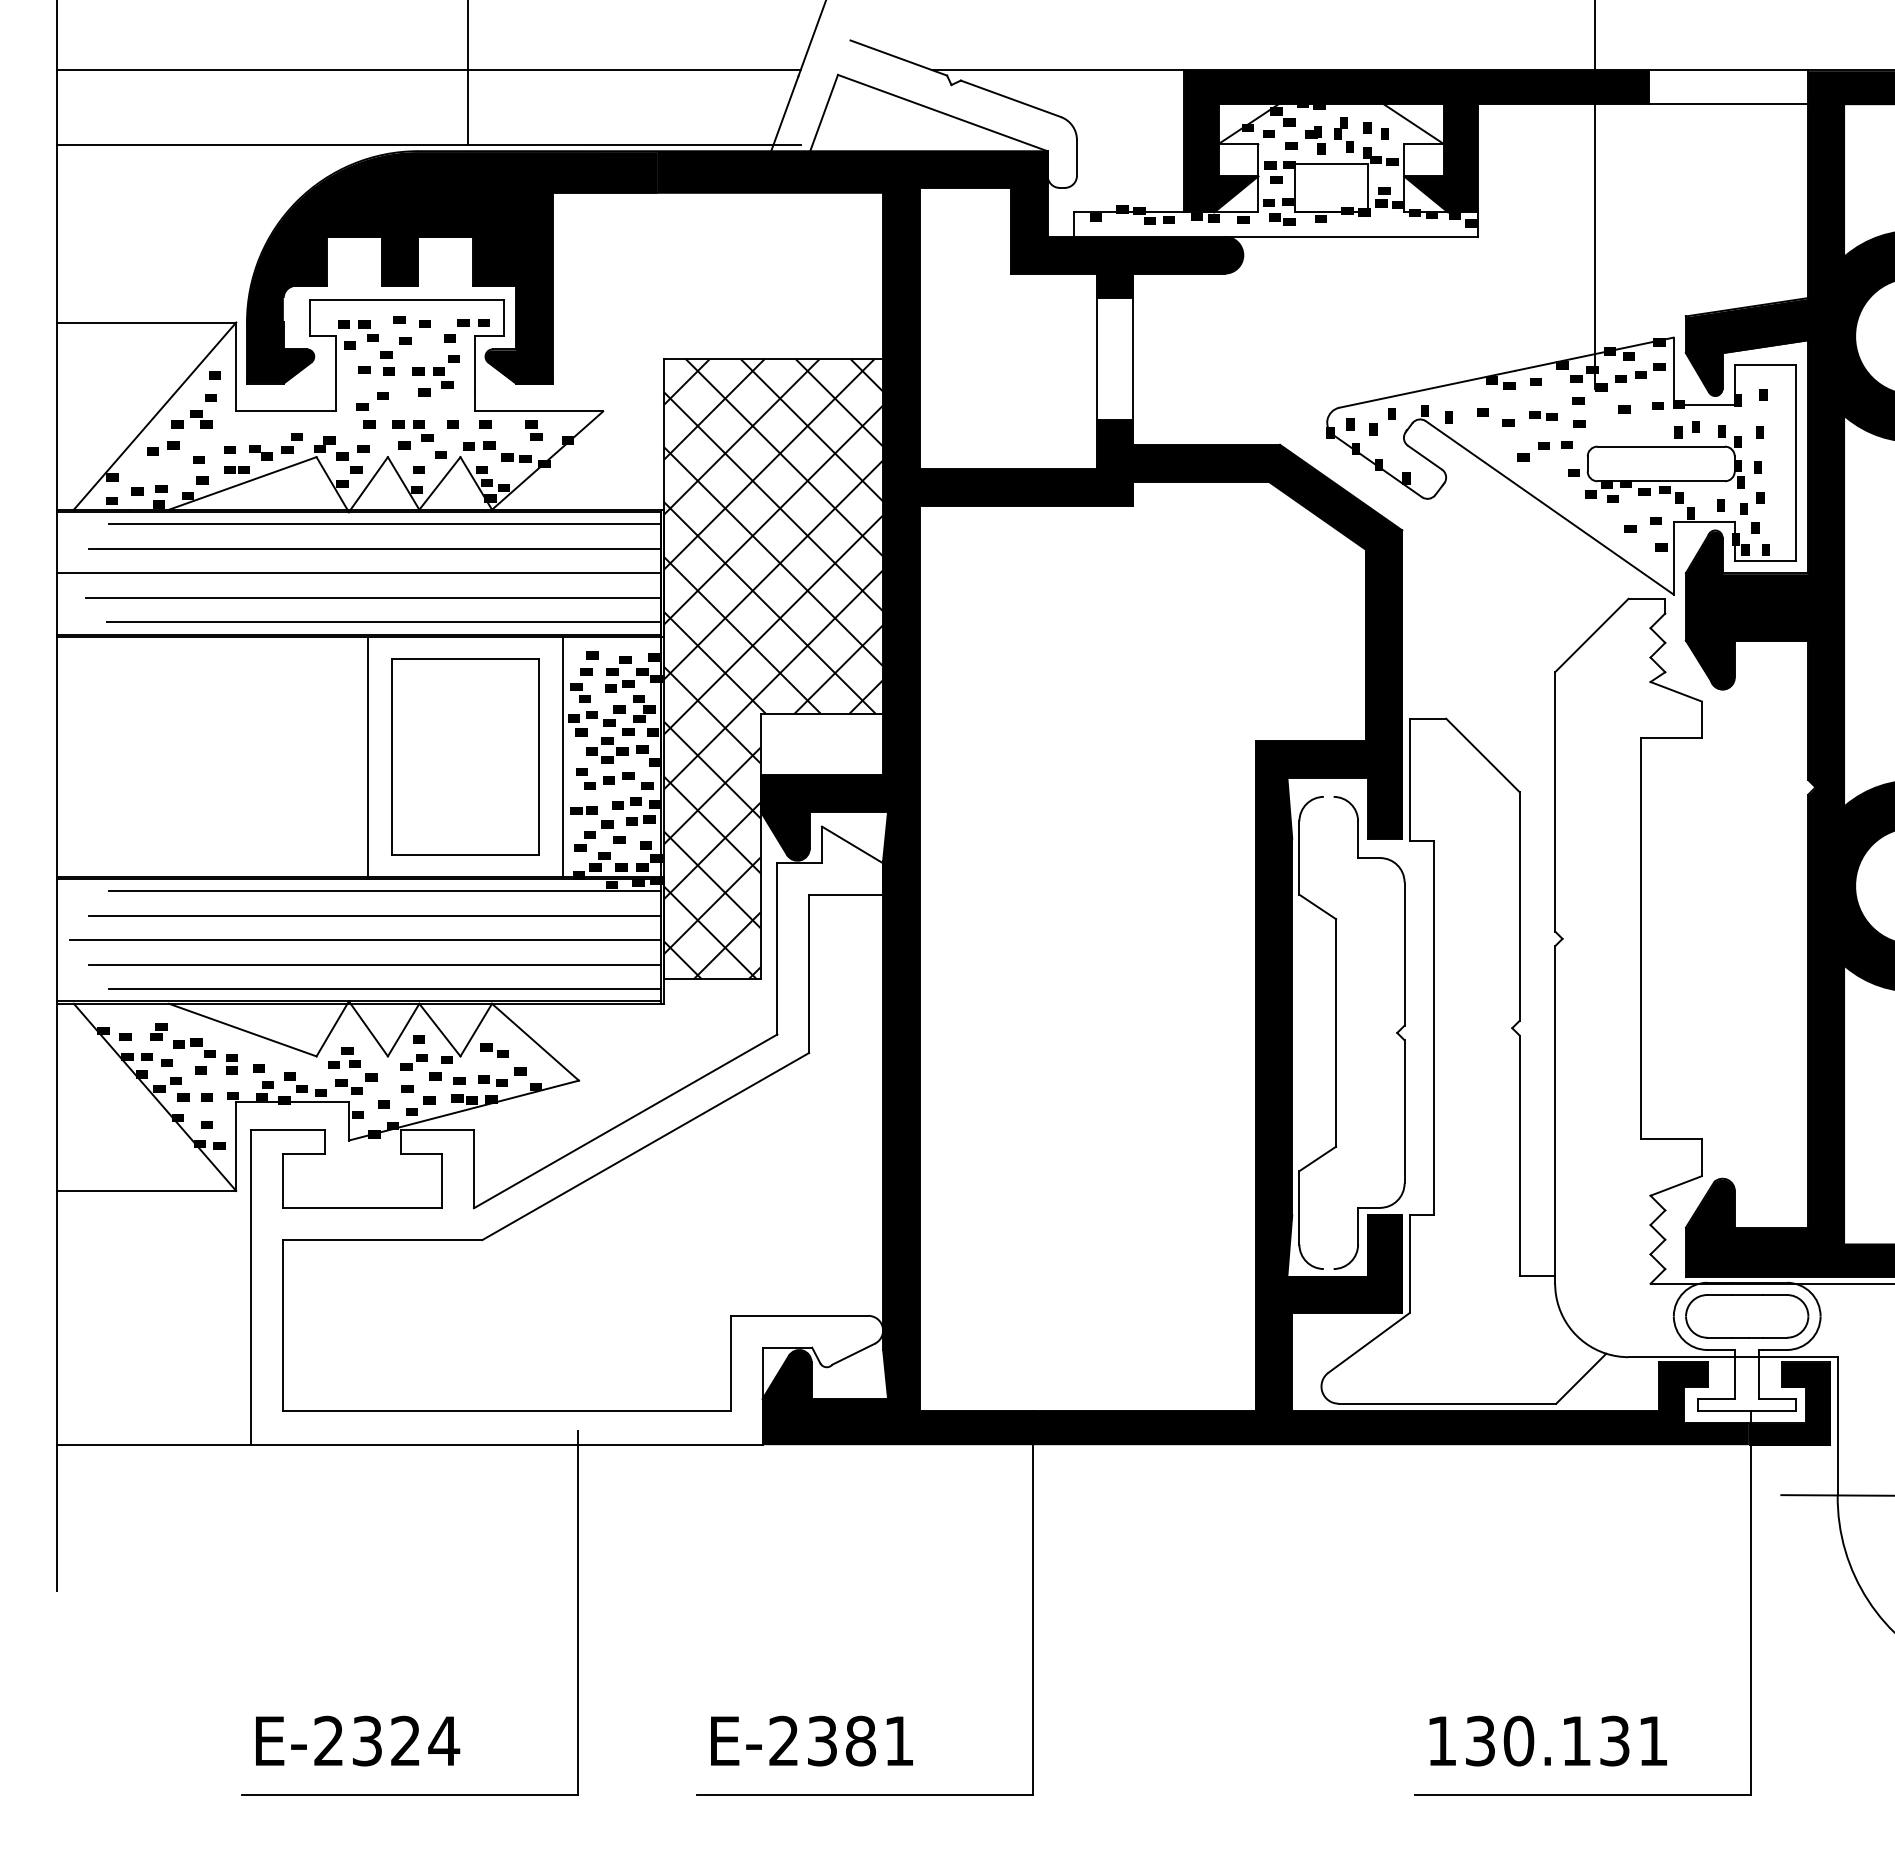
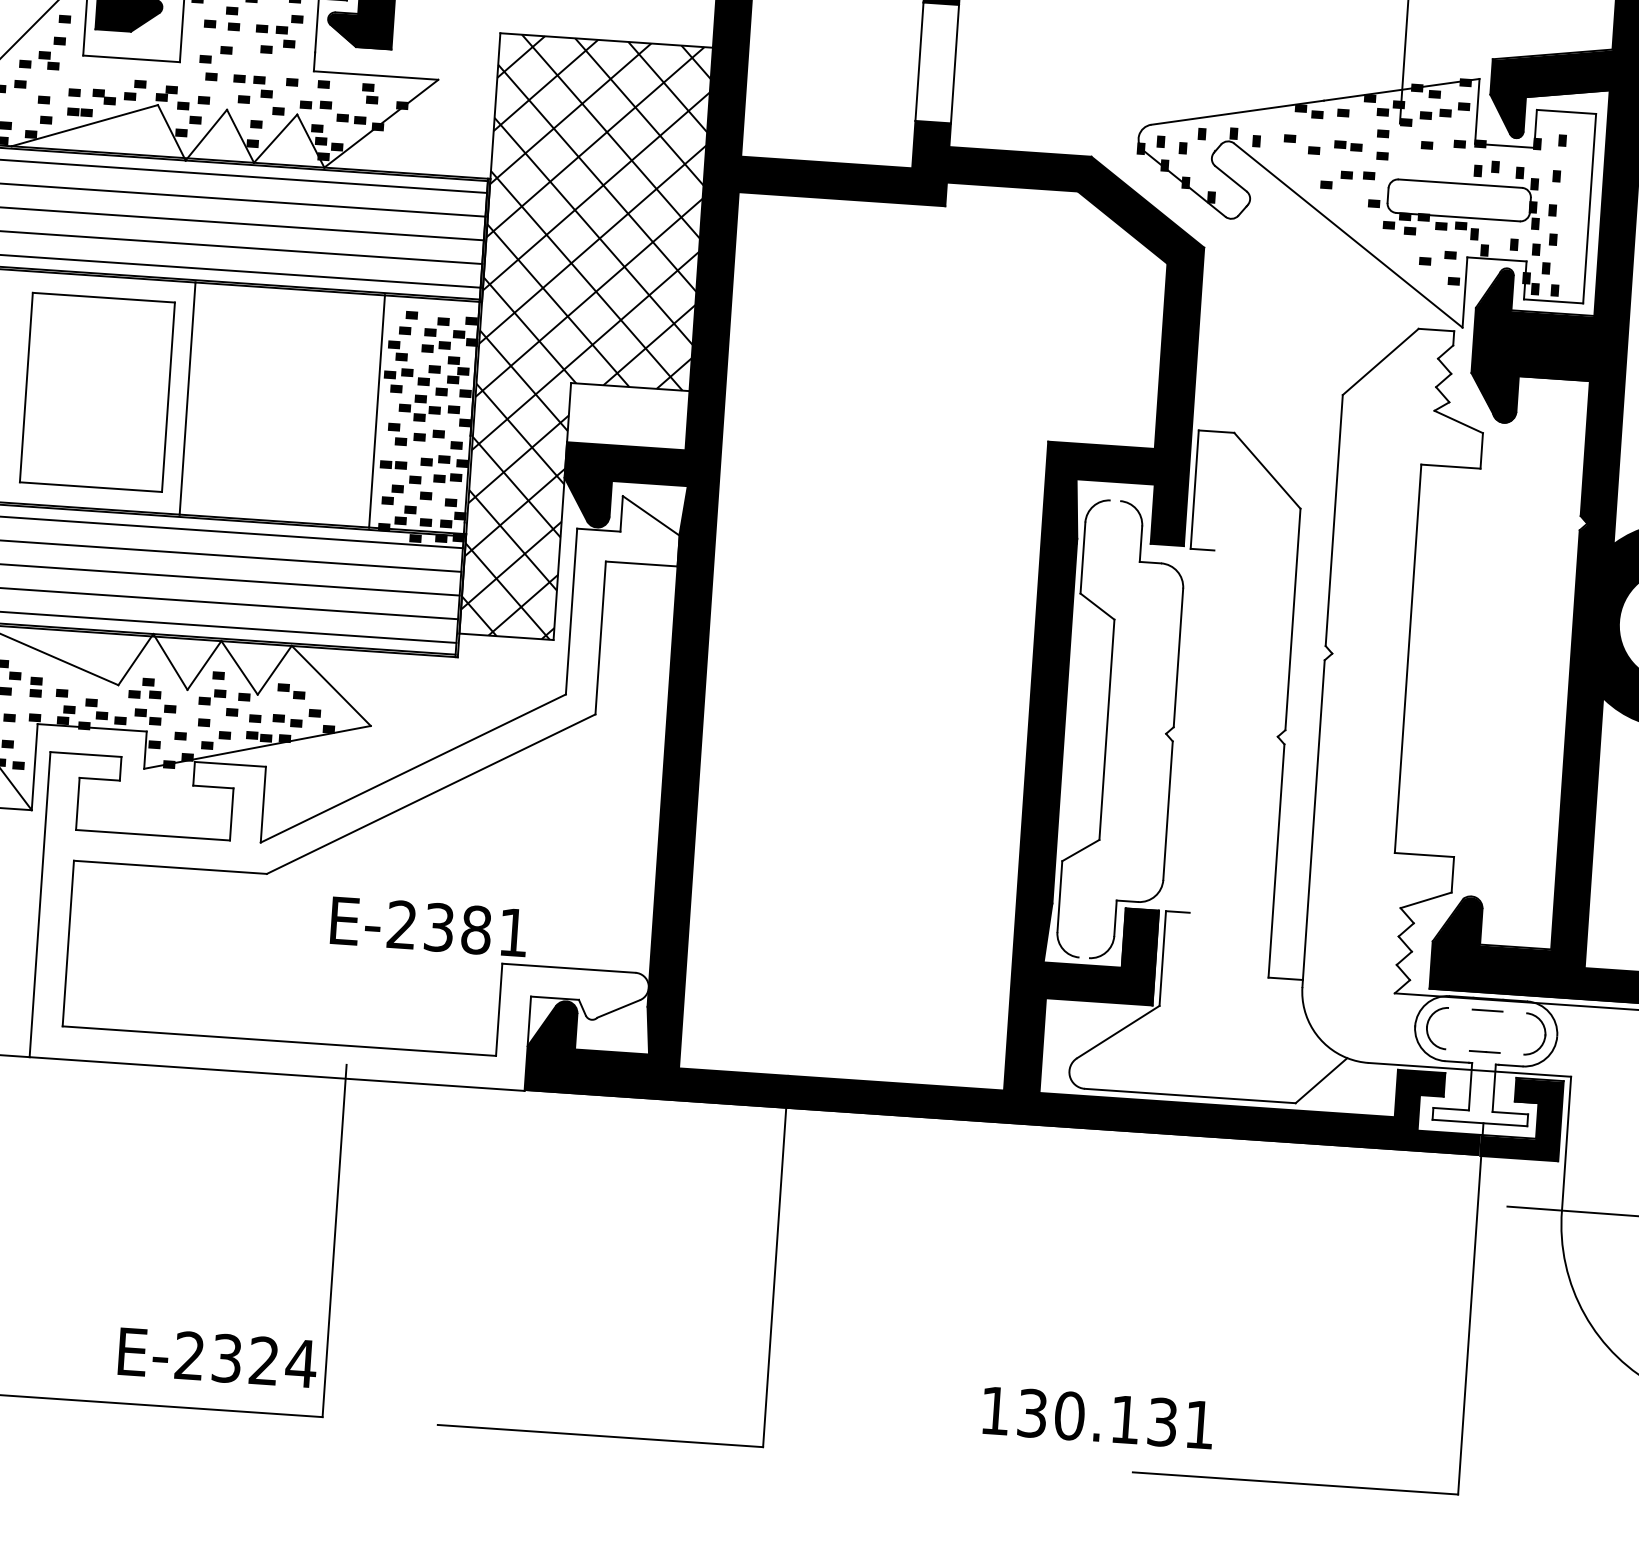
part: (465, 756) -> (97, 392), moved
line: (1434, 1028) -> (1202, 731), removed
line: (1719, 1295) -> (1460, 1009), removed
line: (1774, 1295) -> (1514, 1012), removed
line: (1719, 1337) -> (1457, 1049), removed
line: (1774, 1337) -> (1511, 1053), removed
text: (358, 1740) -> (218, 1357), moved
text: (811, 1740) -> (428, 926), moved
text: (1547, 1740) -> (1097, 1417), moved

